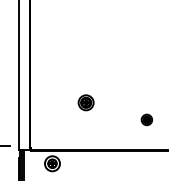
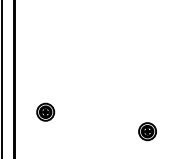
part: (85, 102) -> (44, 111), moved
part: (146, 119) -> (147, 131), size x1.43

